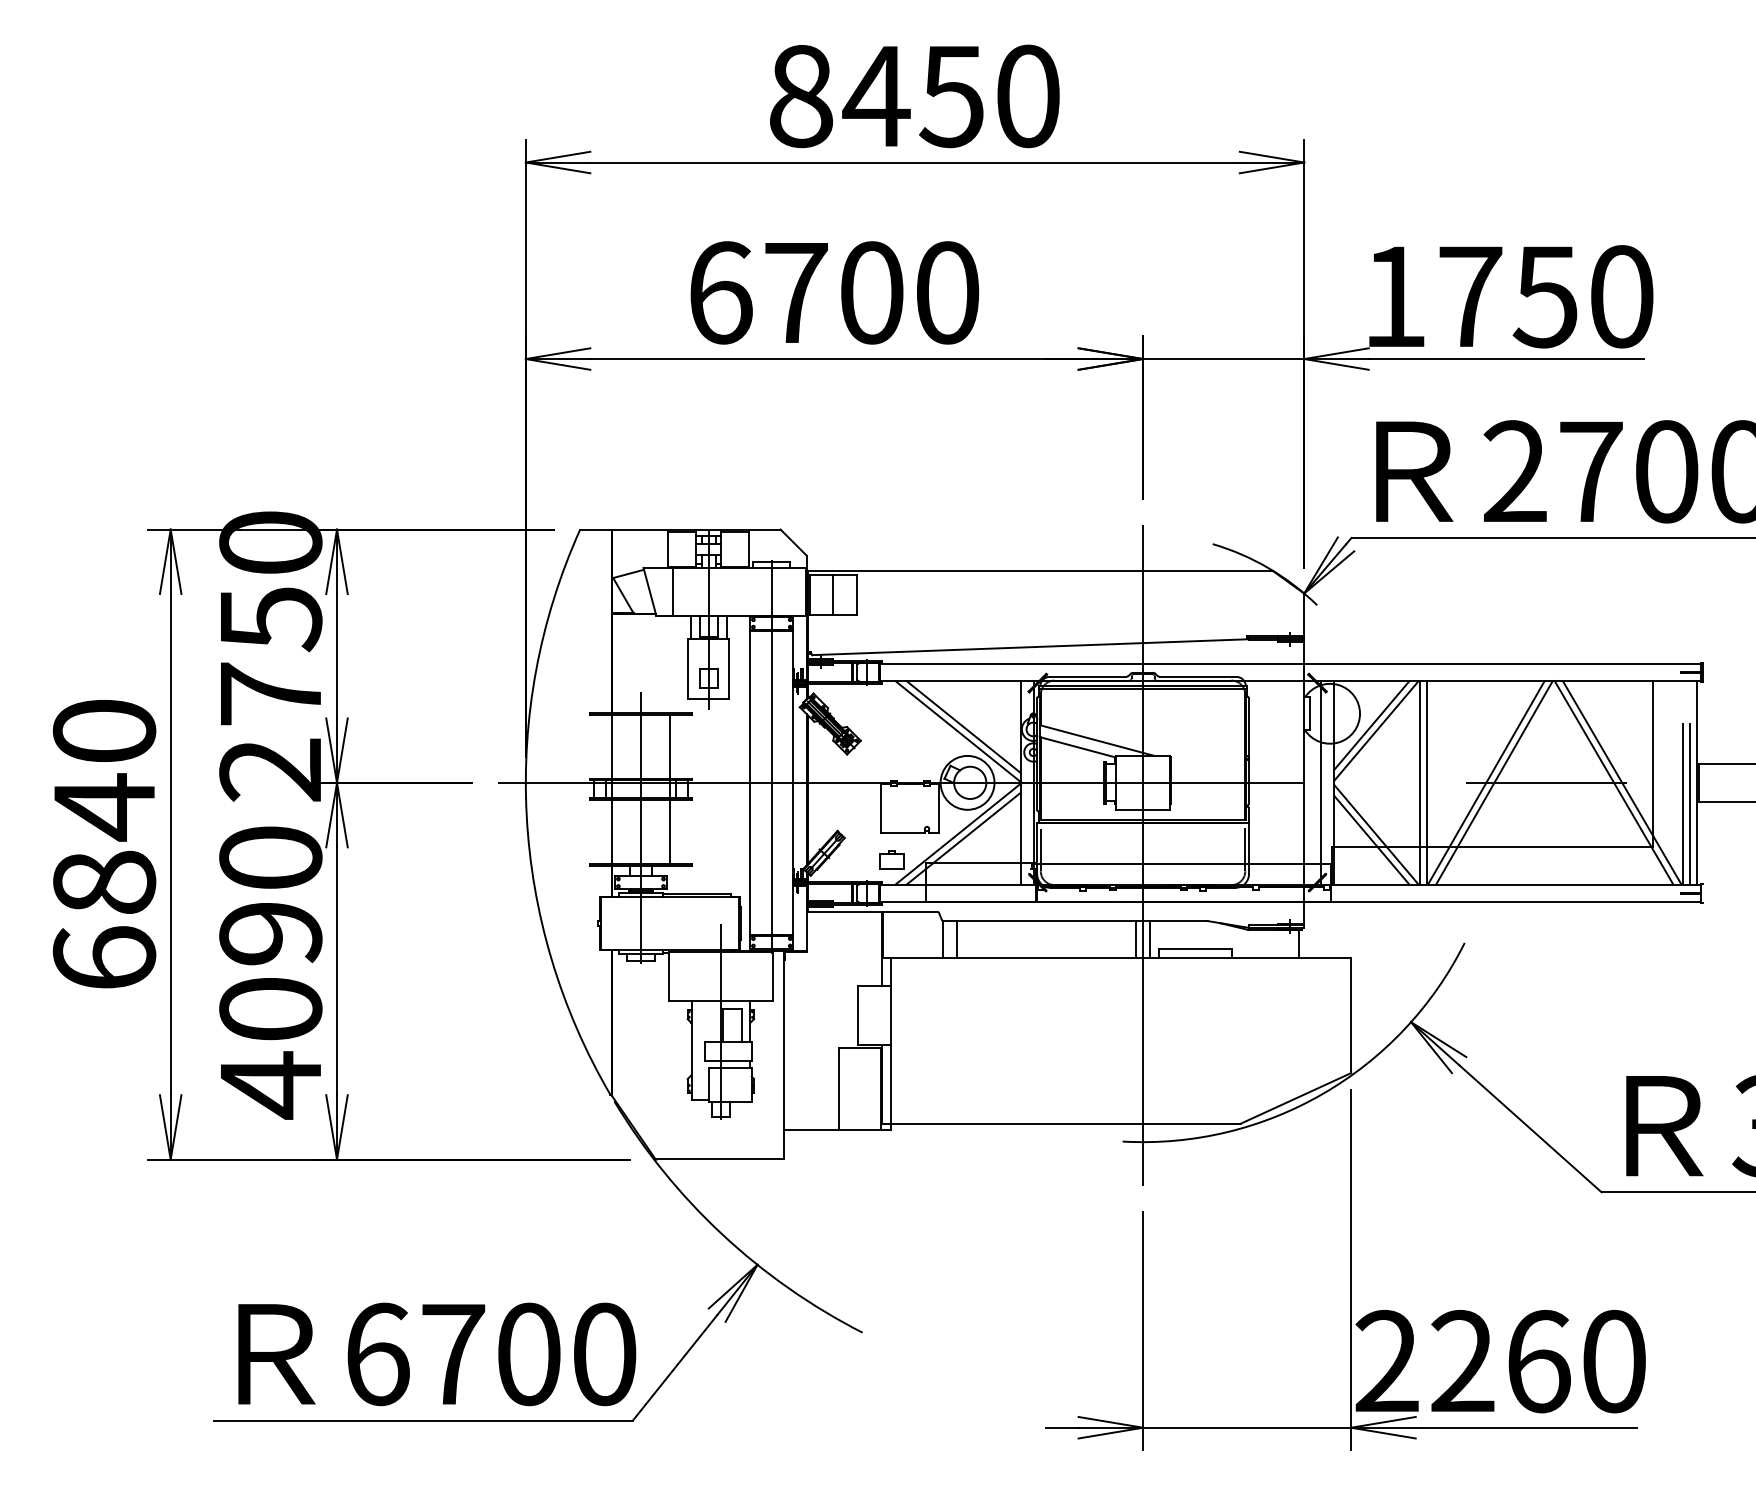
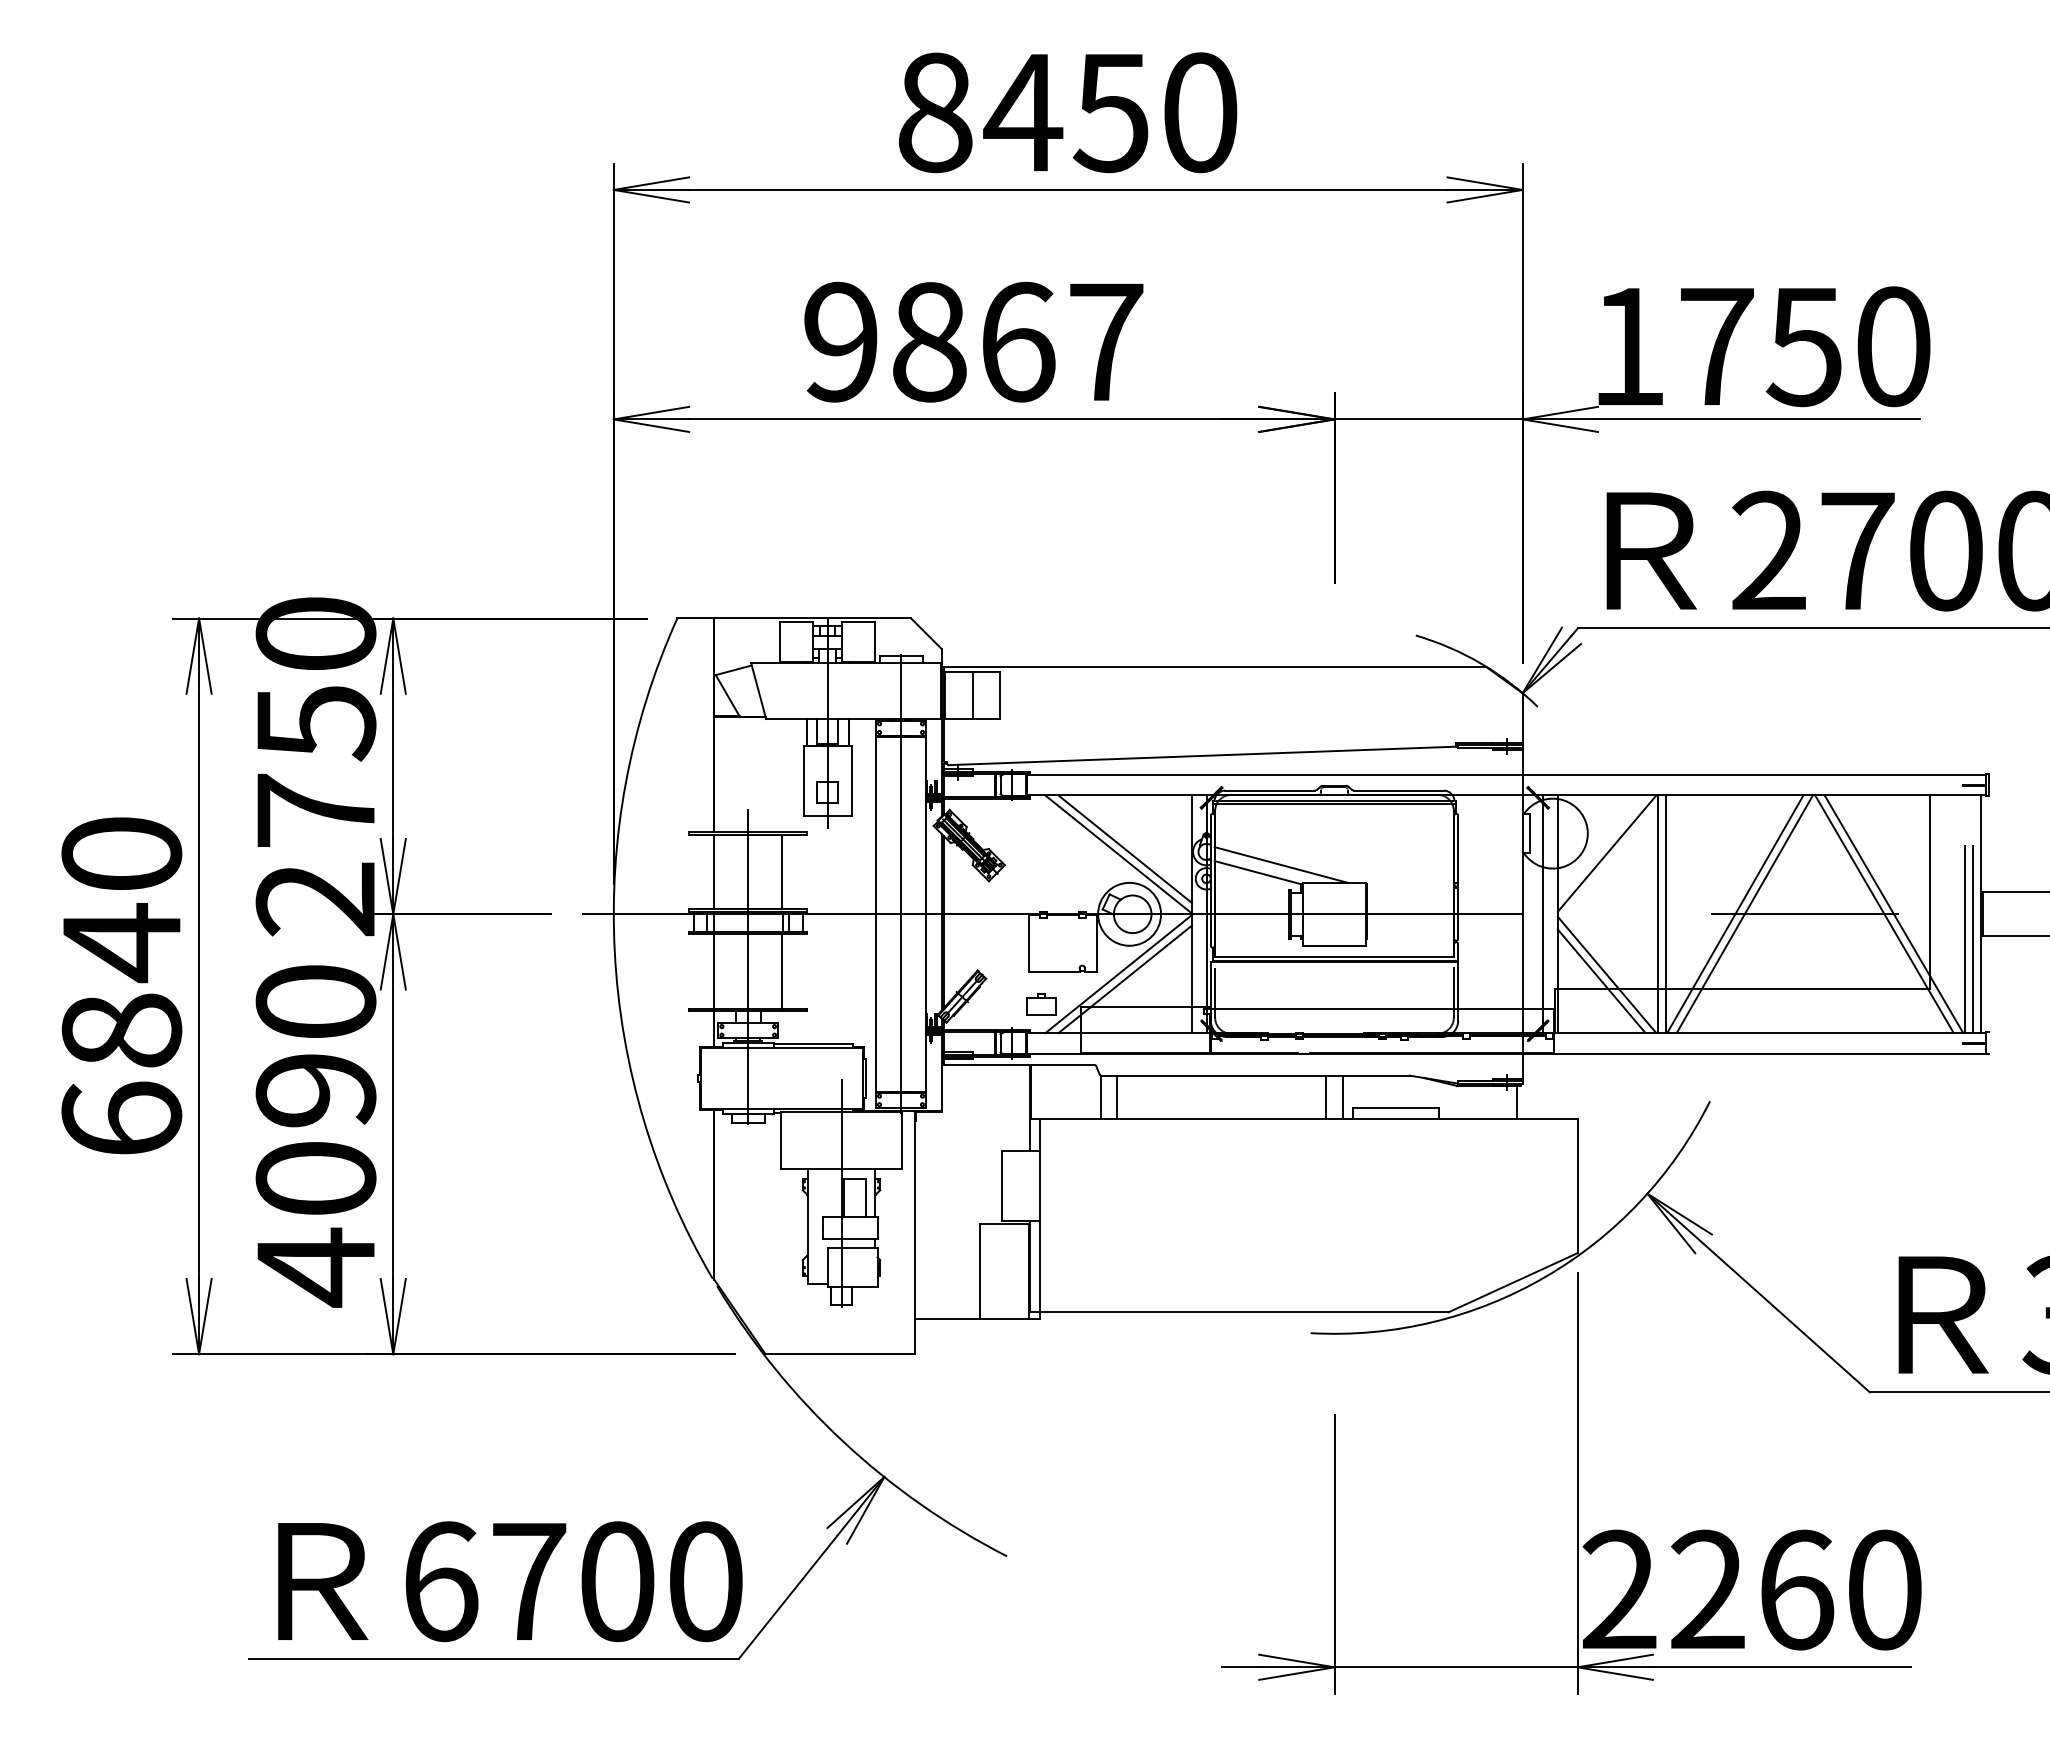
text: (833, 292) -> (973, 341), 6700 -> 9867
line: (672, 592) -> (785, 691), removed
line: (1371, 725) -> (1601, 847), removed
line: (1143, 854) -> (1334, 998), removed

